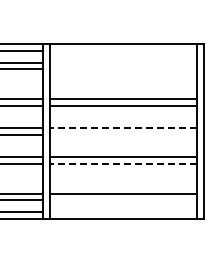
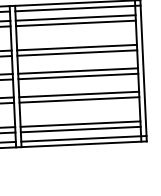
line: (126, 51) -> (77, 8), added
line: (123, 62) -> (75, 17), added
line: (123, 69) -> (75, 23), added
line: (123, 128) -> (78, 71), dashed -> solid
line: (123, 134) -> (78, 76), added
line: (123, 163) -> (79, 99), dashed -> solid
line: (123, 200) -> (80, 129), added
line: (126, 211) -> (83, 138), added

